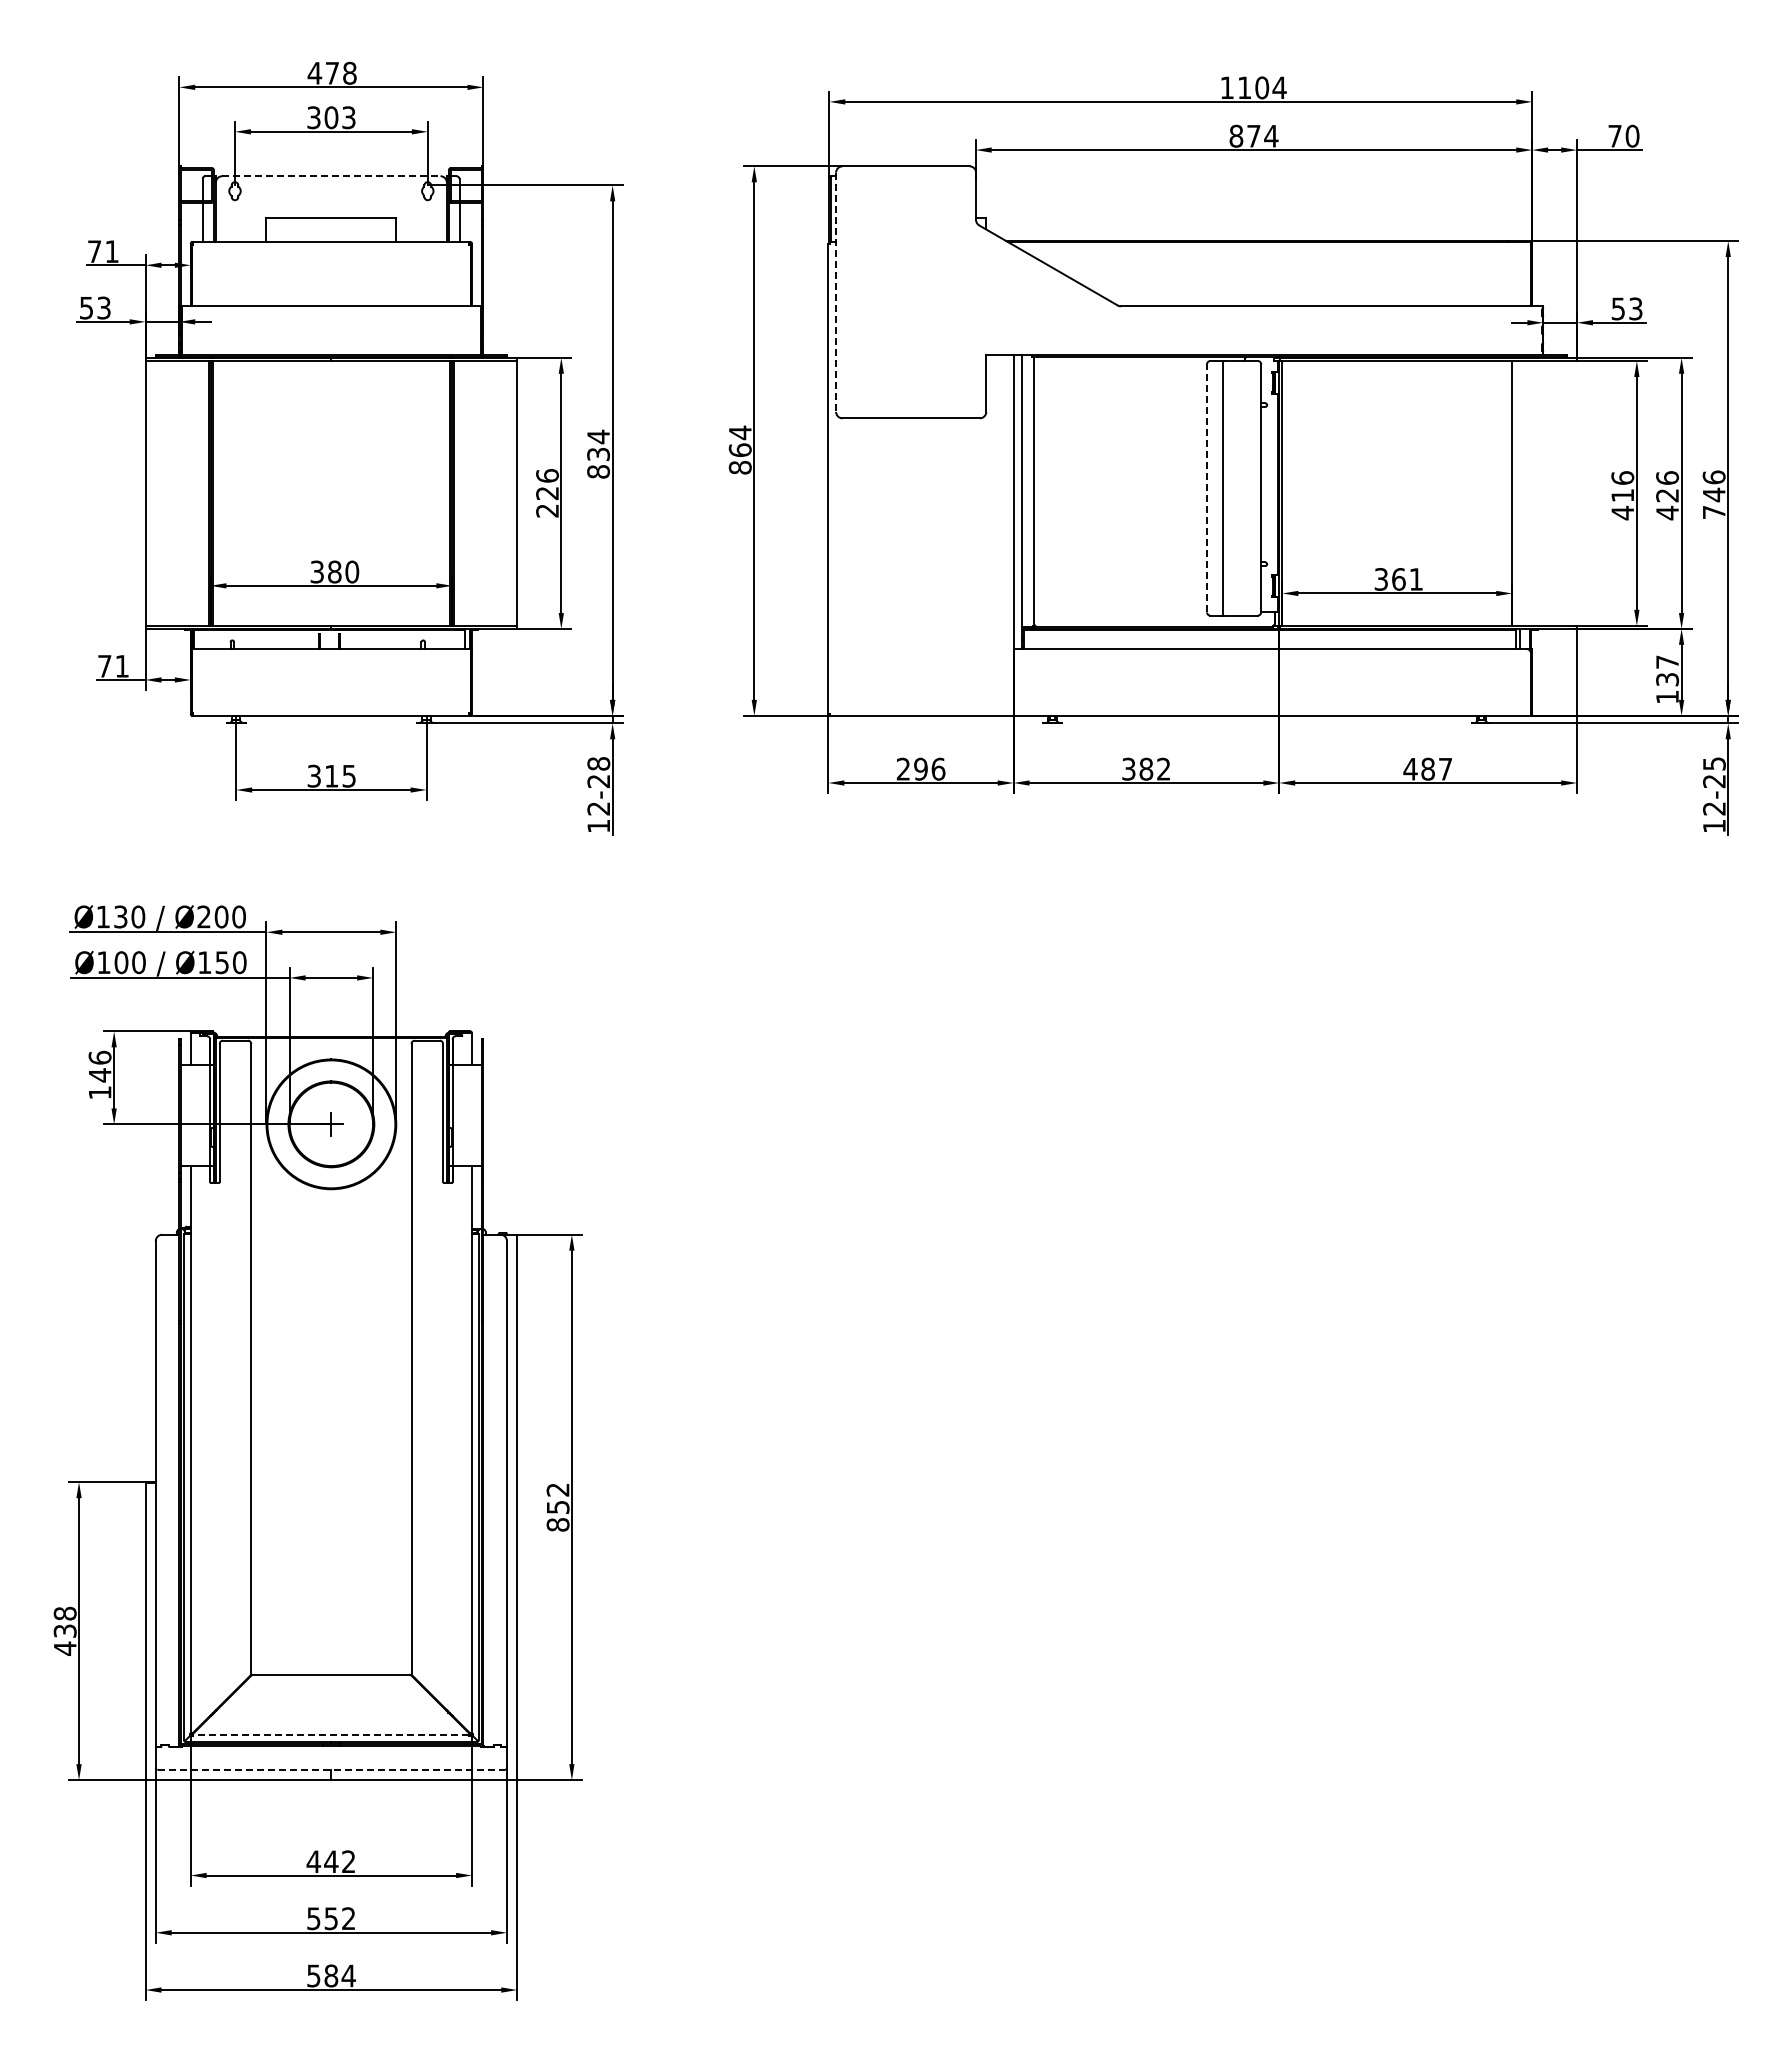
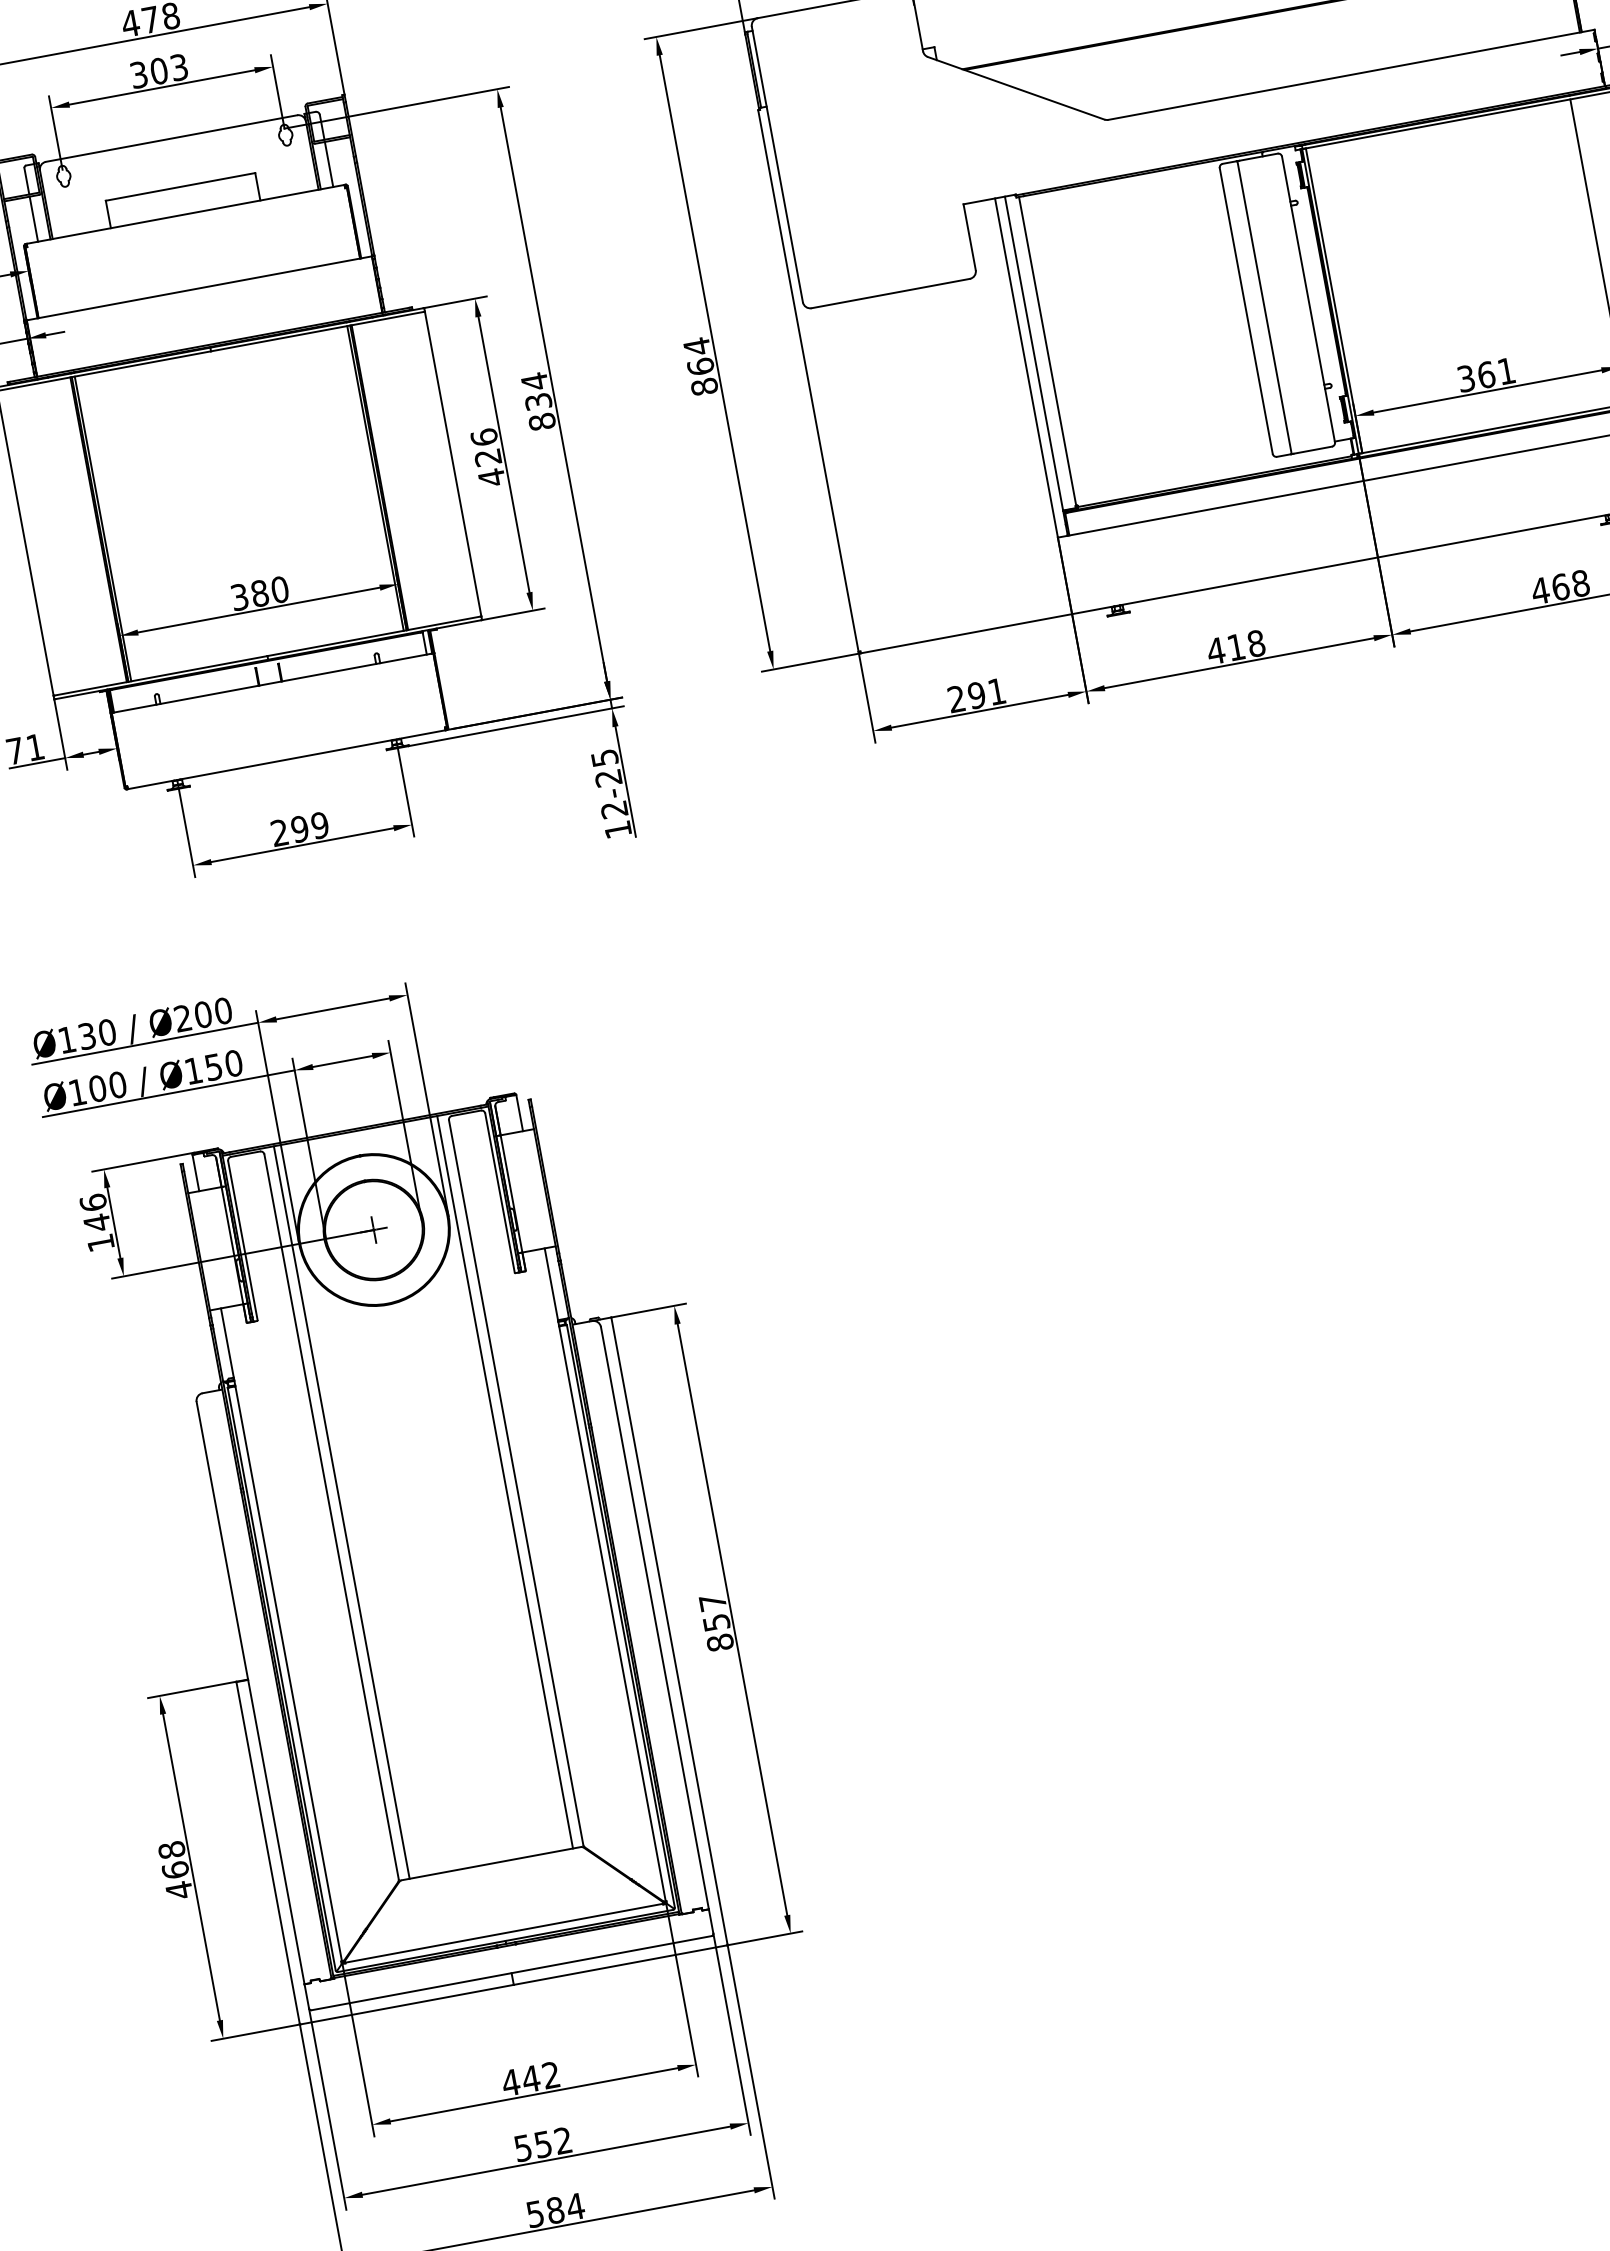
line: (331, 176) -> (171, 138), dashed -> solid
line: (836, 292) -> (777, 164), dashed -> solid
line: (1207, 487) -> (1246, 309), dashed -> solid
text: (547, 510) -> (491, 477), 226 -> 426
text: (598, 763) -> (604, 757), 12-28 -> 12-25
text: (938, 768) -> (996, 690), 296 -> 291
text: (1145, 768) -> (1235, 646), 382 -> 418
text: (1436, 768) -> (1570, 584), 487 -> 468
text: (331, 775) -> (299, 828), 315 -> 299
line: (260, 1356) -> (341, 1512), added
line: (402, 1356) -> (505, 1482), added
text: (557, 1489) -> (712, 1602), 852 -> 857
text: (64, 1630) -> (174, 1869), 438 -> 468
line: (330, 1735) -> (503, 1933), dashed -> solid
line: (331, 1769) -> (511, 1972), dashed -> solid

